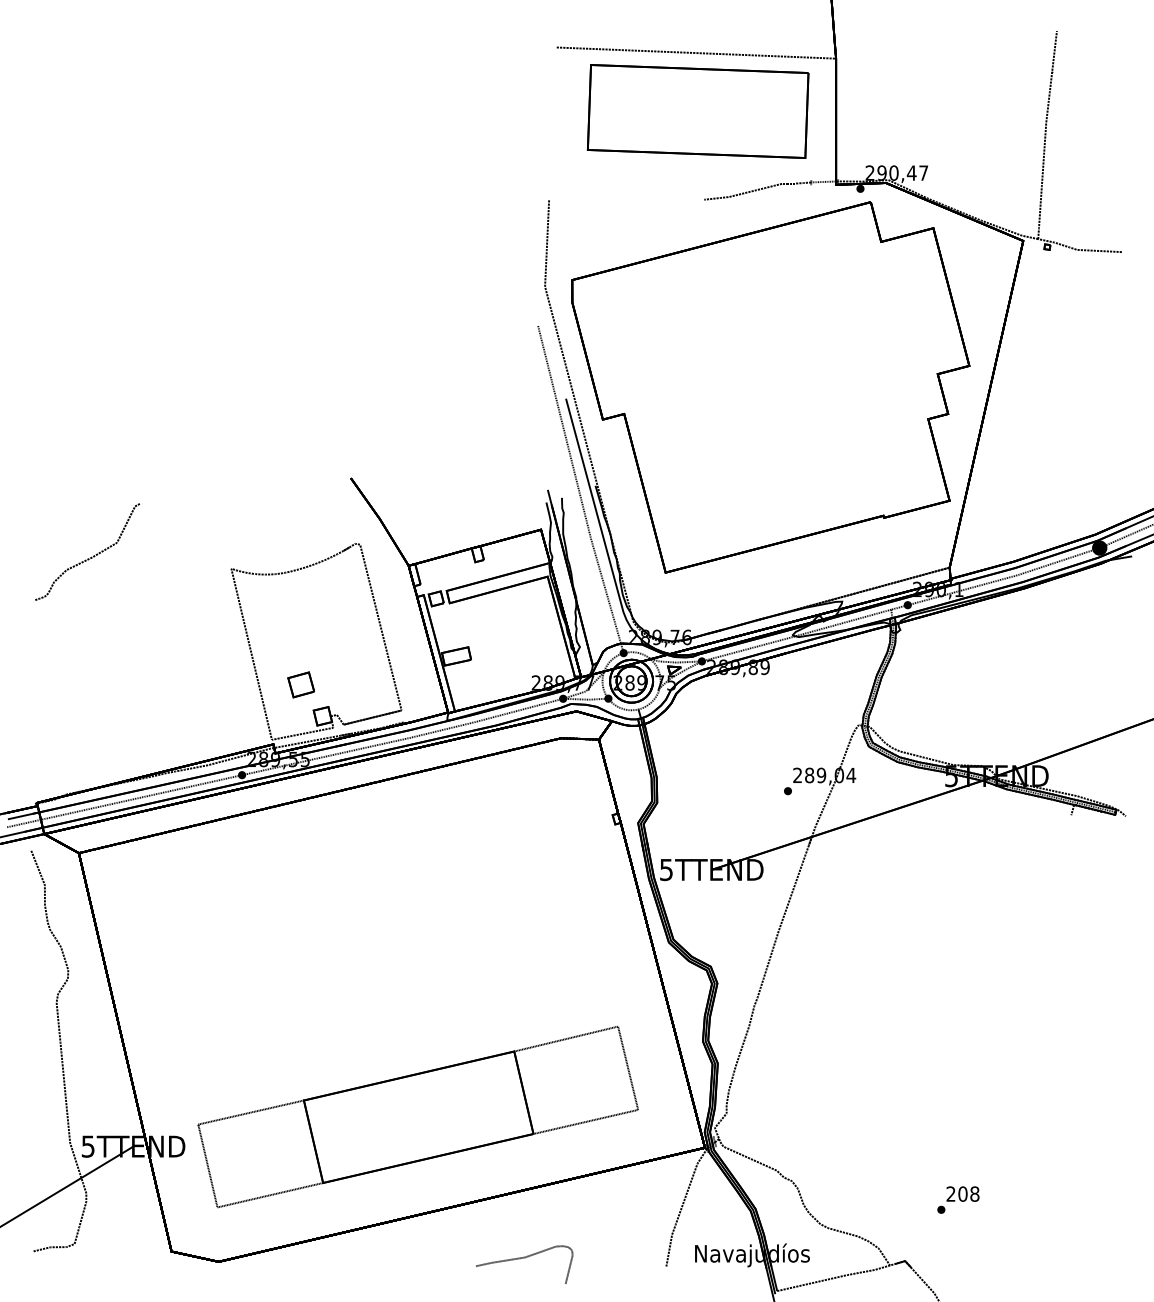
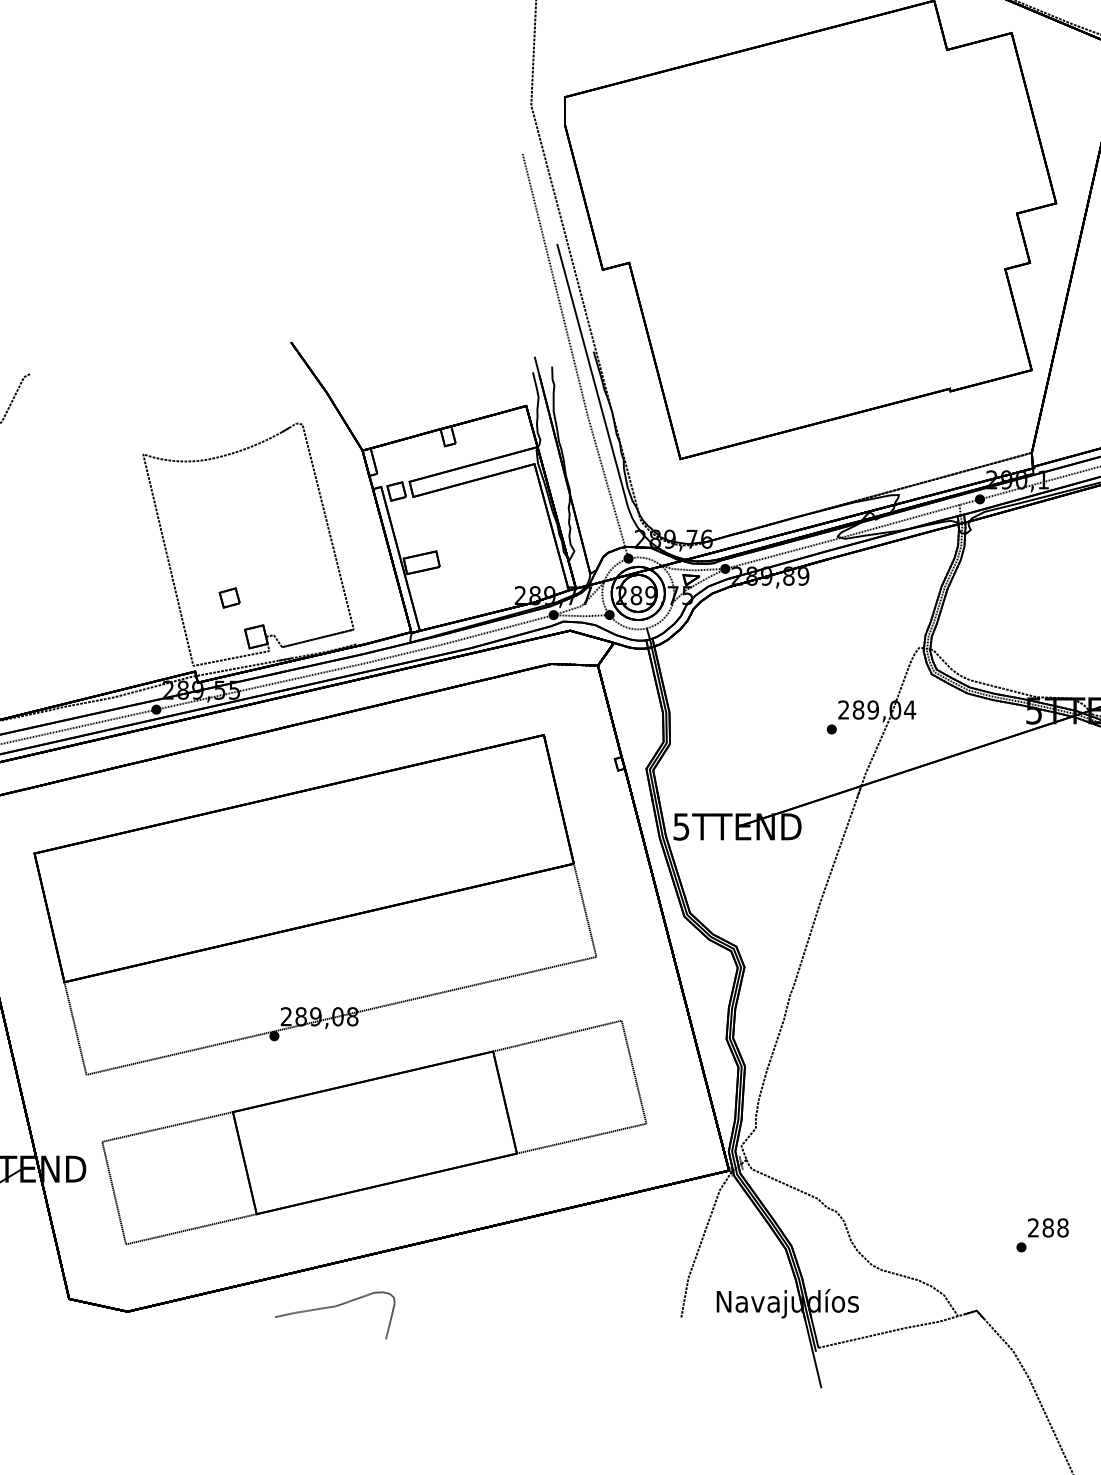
part: (301, 684) -> (229, 597), size x0.62
part: (370, 932) -> (315, 904), added
text: (962, 1193) -> (1047, 1227), 208 -> 288
curve: (524, 1258) -> (335, 1307), moved

